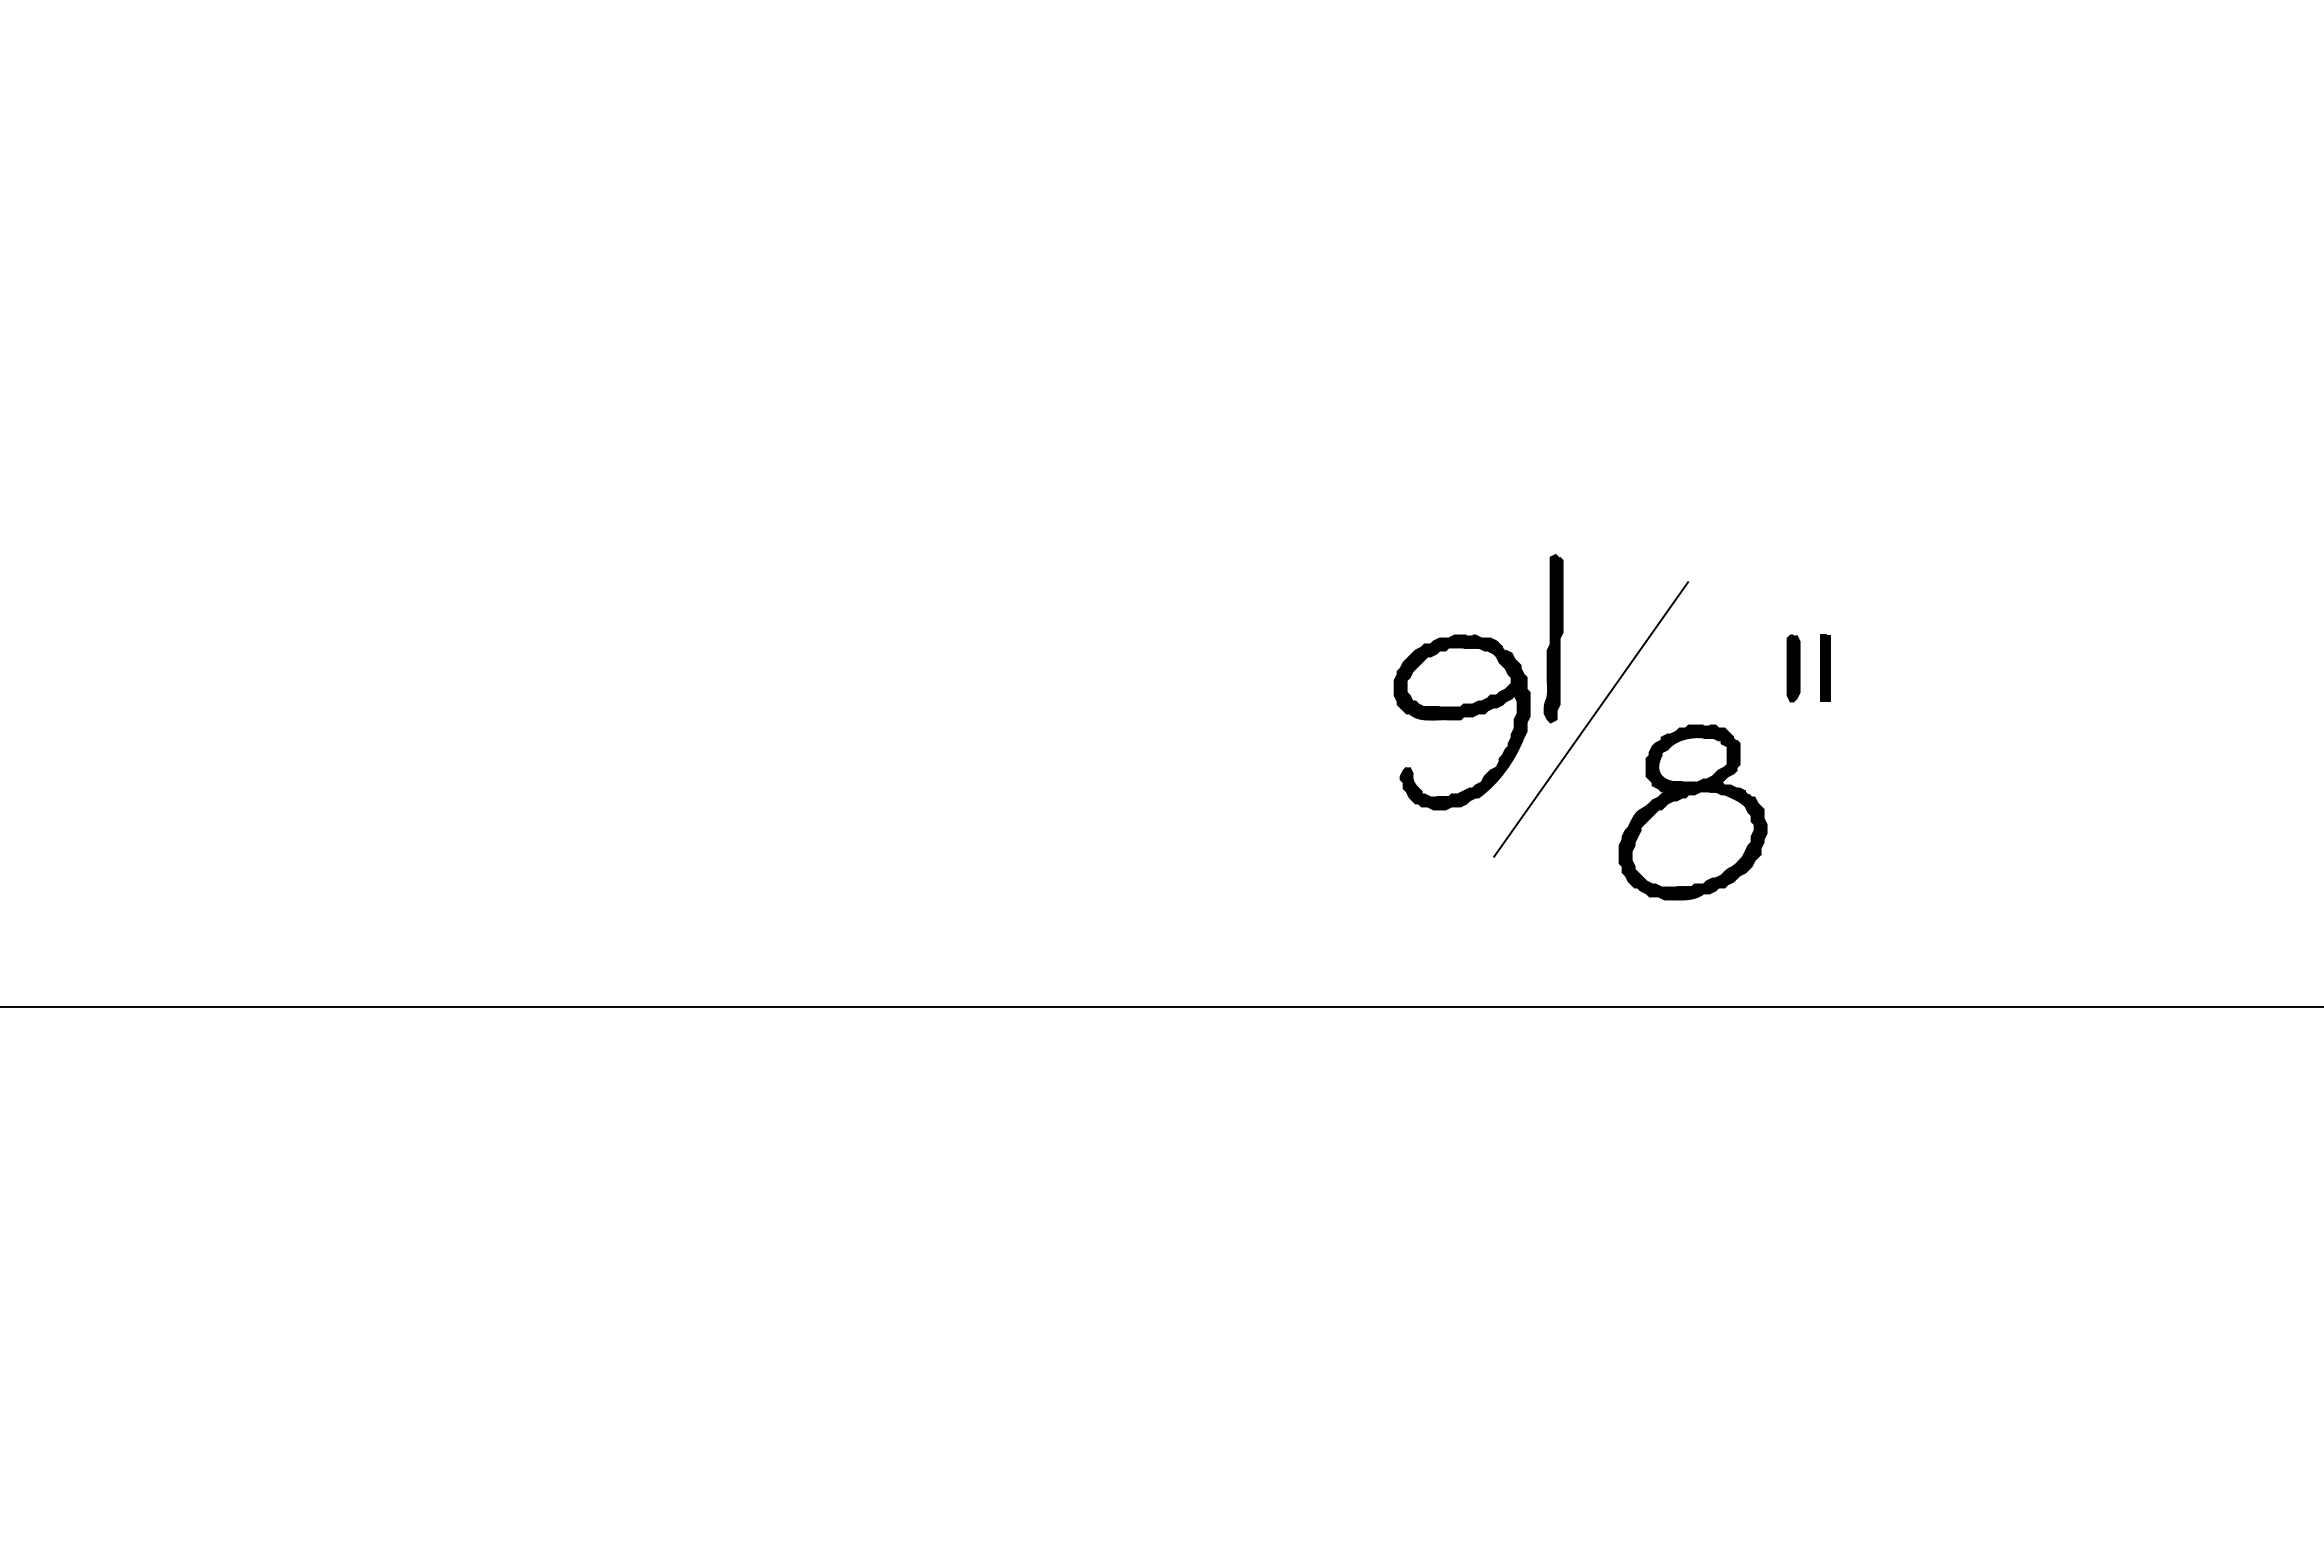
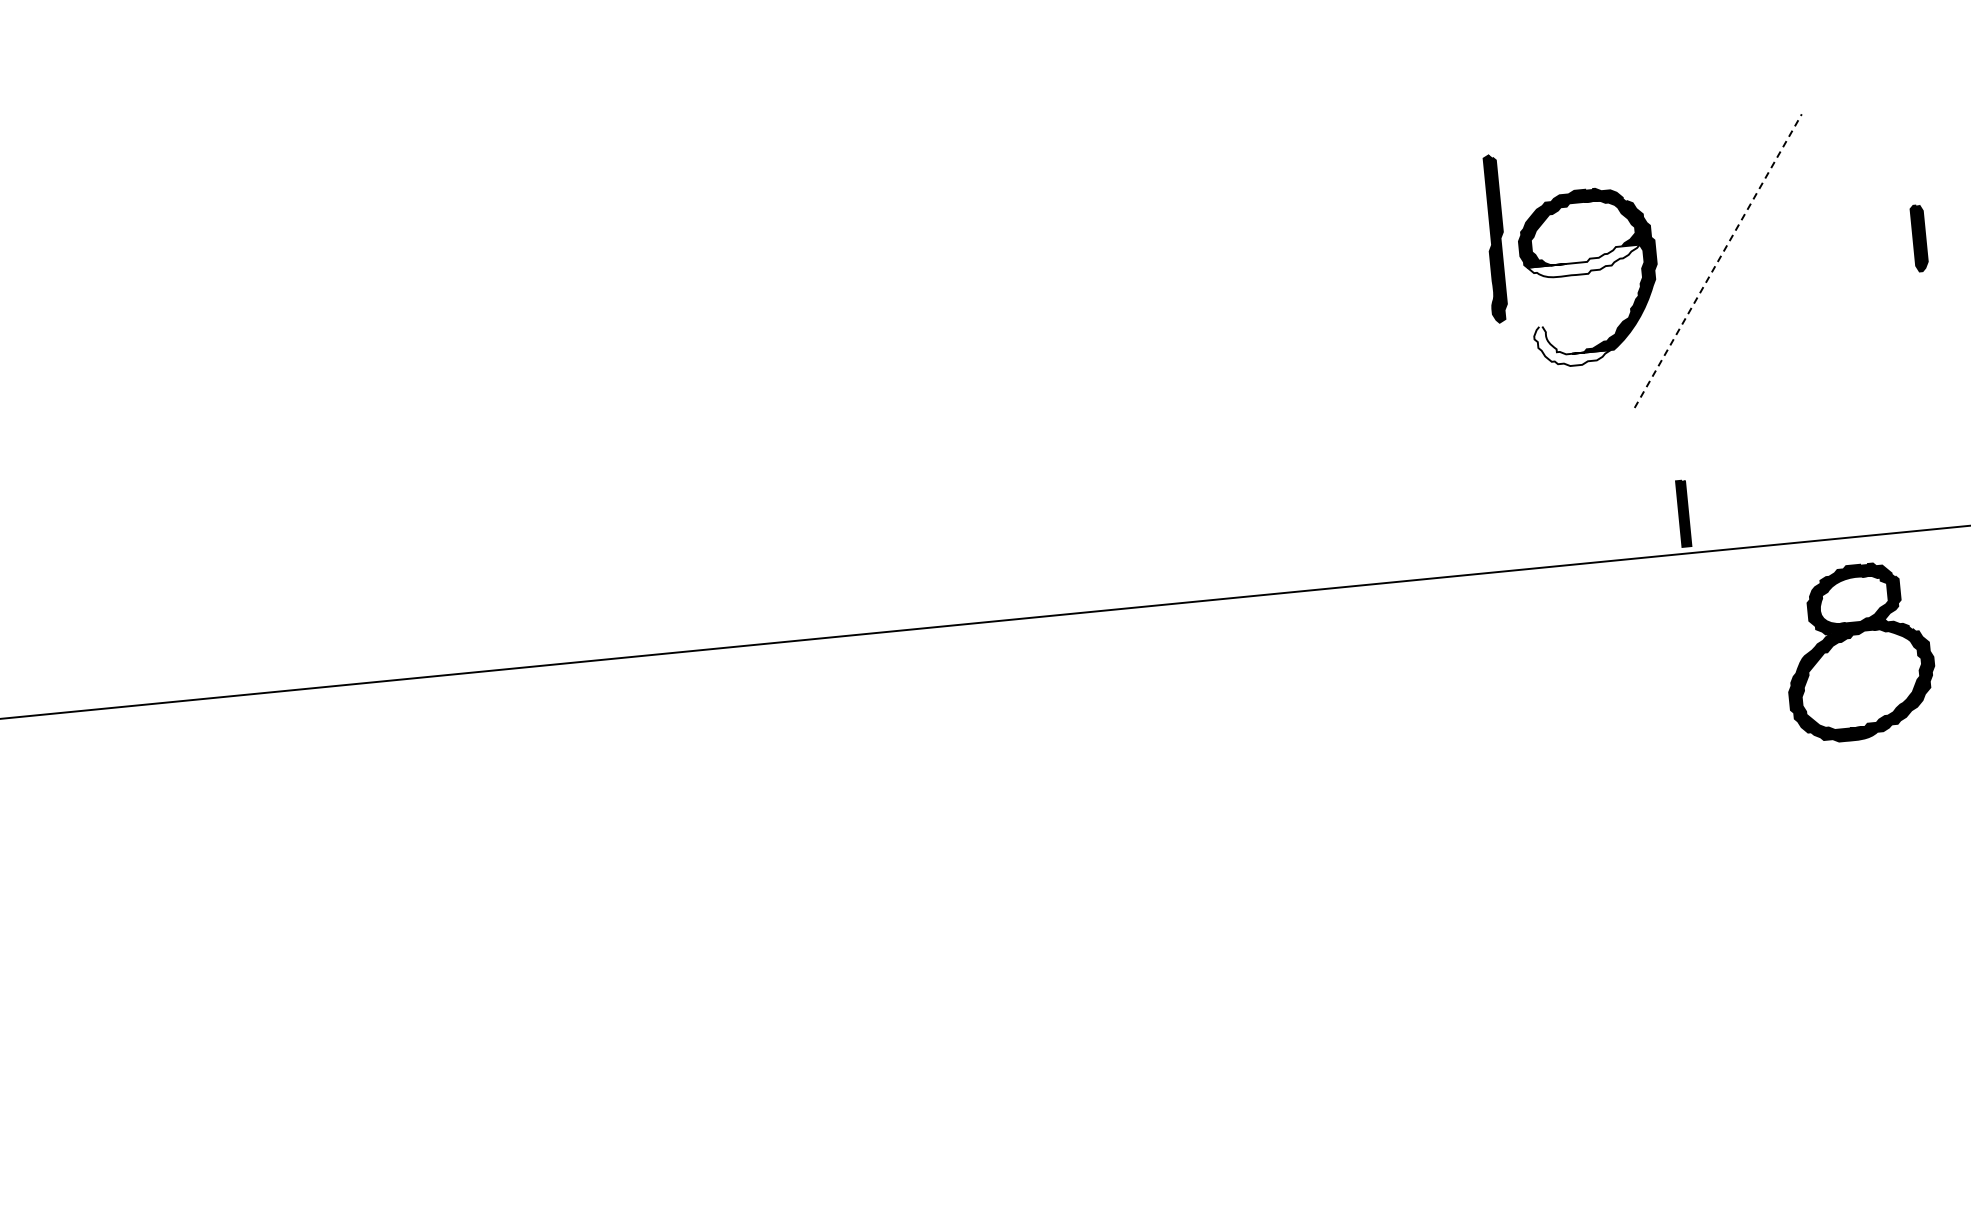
part: (1553, 638) -> (1494, 238), moved
part: (1825, 667) -> (1684, 512), moved
part: (1793, 668) -> (1919, 238), moved
fill: (1457, 707) -> (1584, 262), removed
line: (1591, 719) -> (1718, 261), solid -> dashed
fill: (1437, 788) -> (1572, 344), removed
part: (1692, 812) -> (1858, 652), moved

